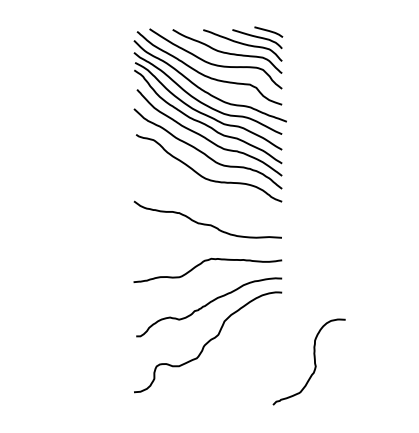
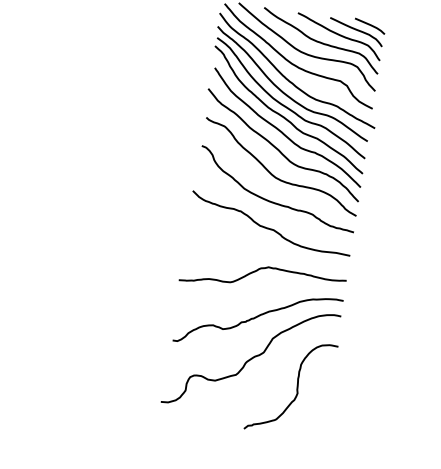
curve: (209, 200) -> (276, 202), added
curve: (313, 358) -> (296, 384), moved

